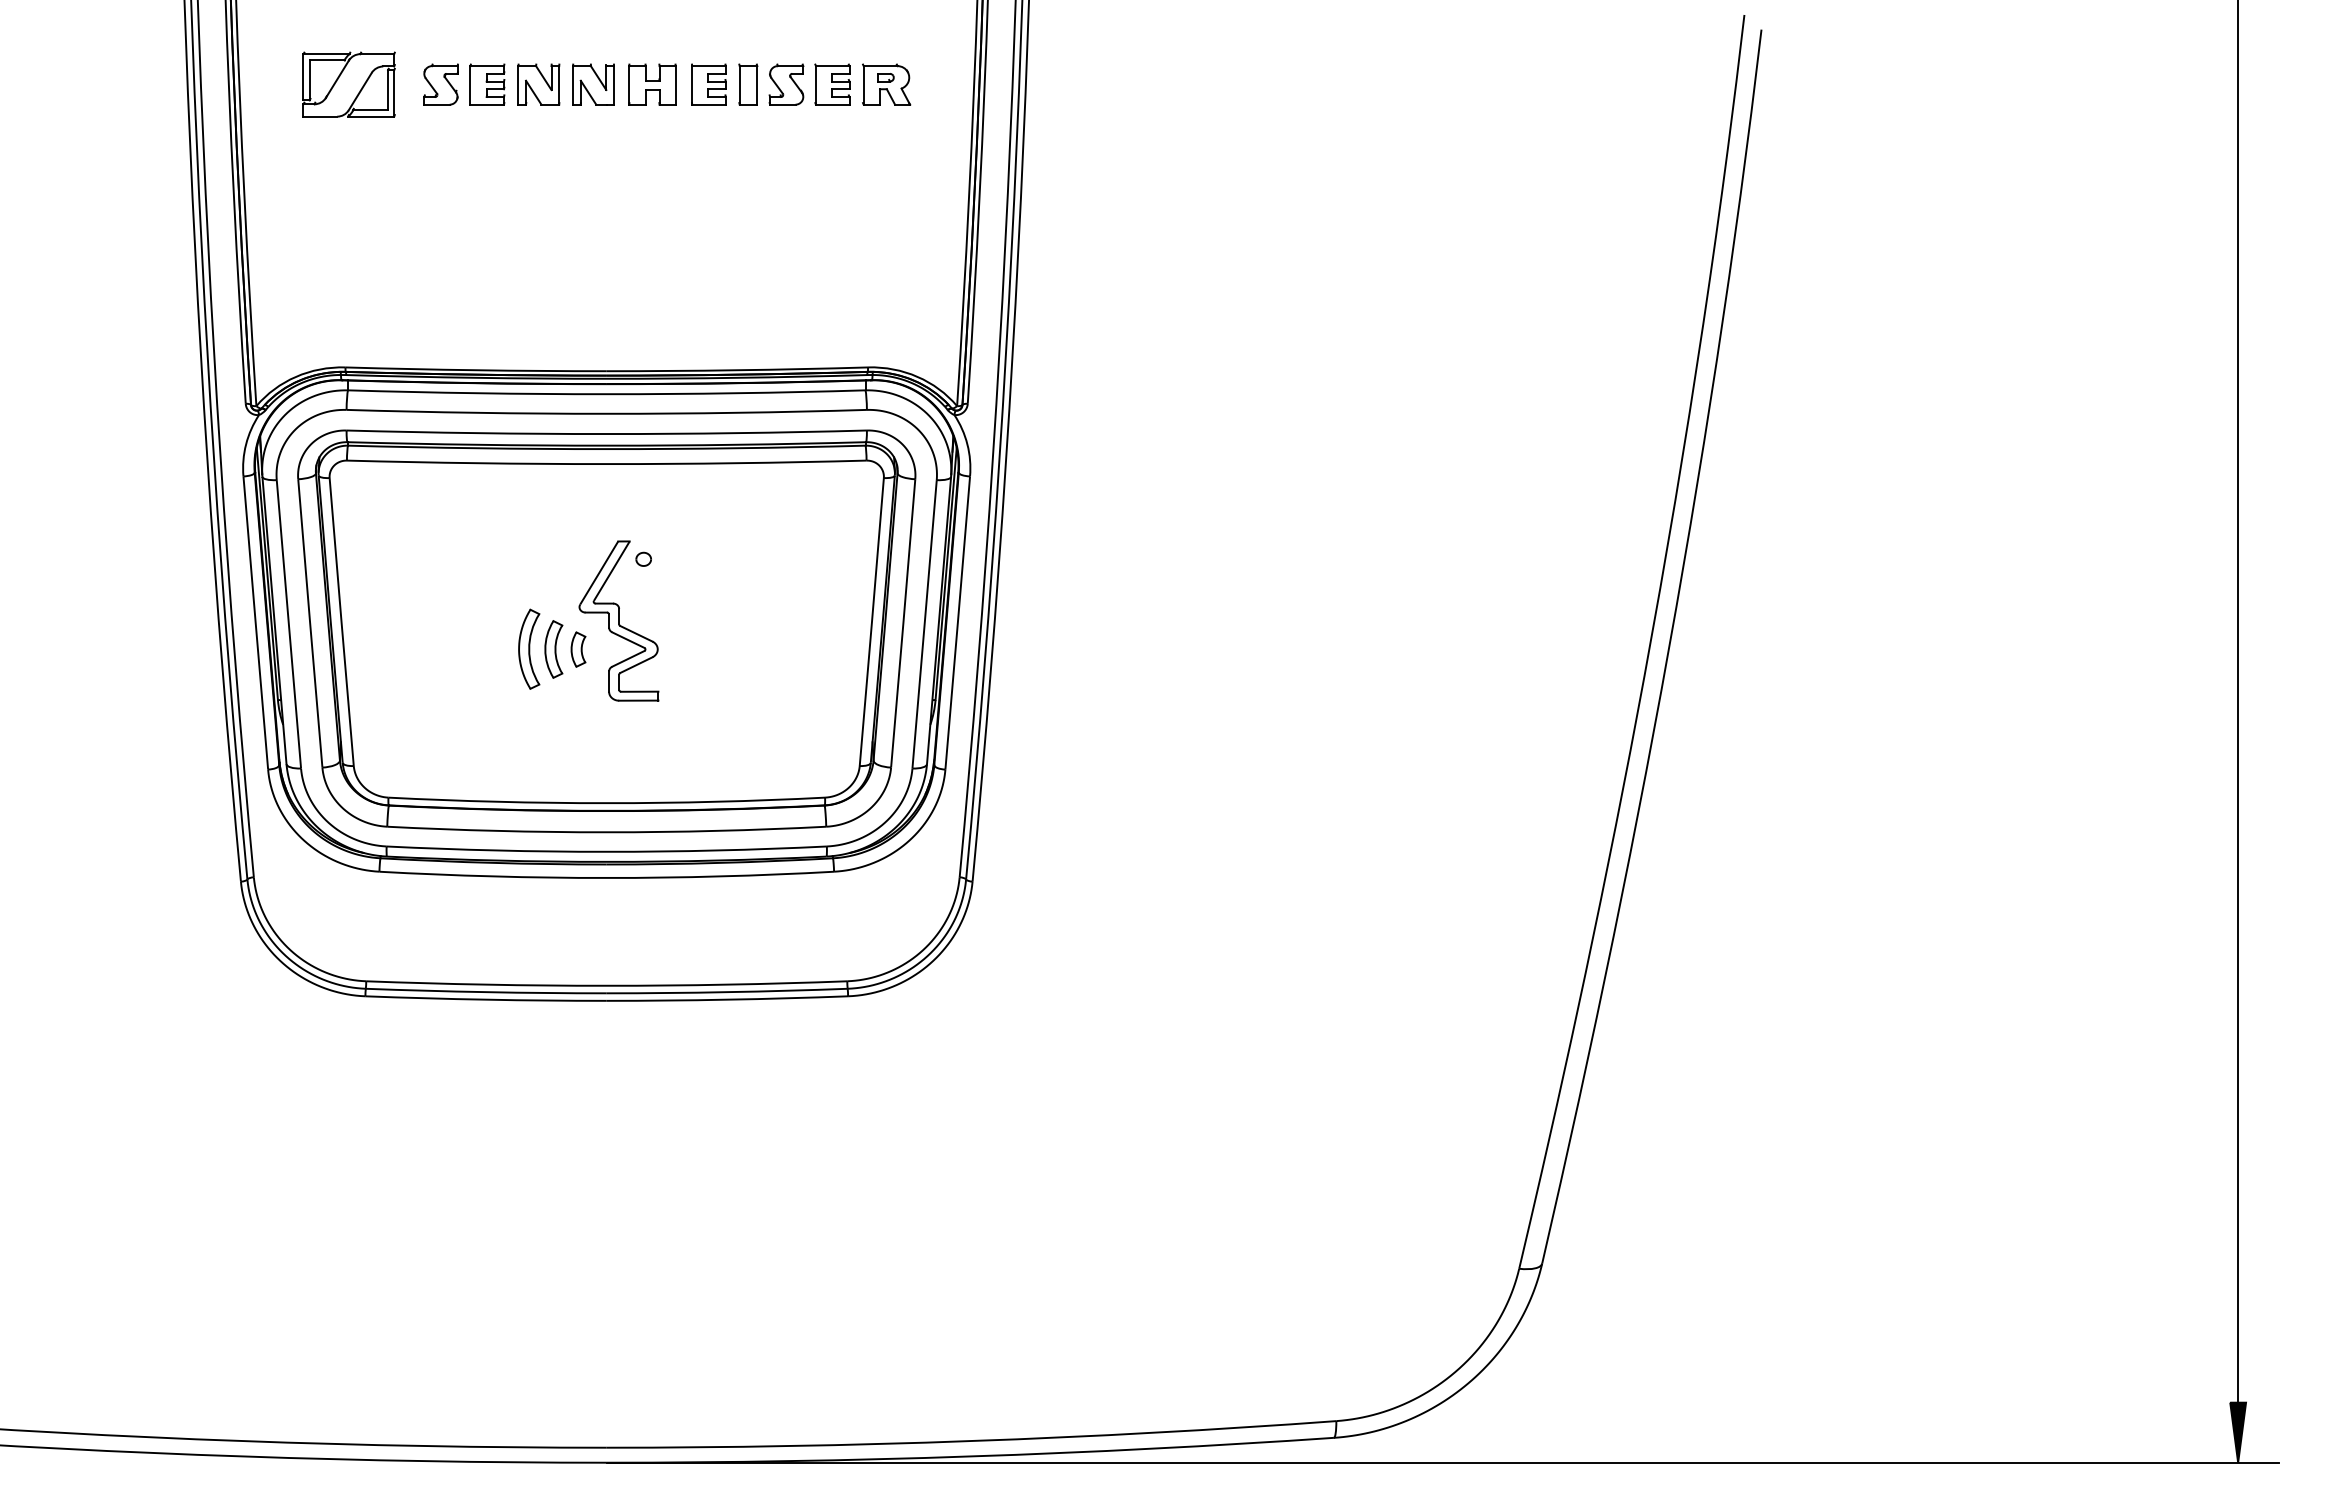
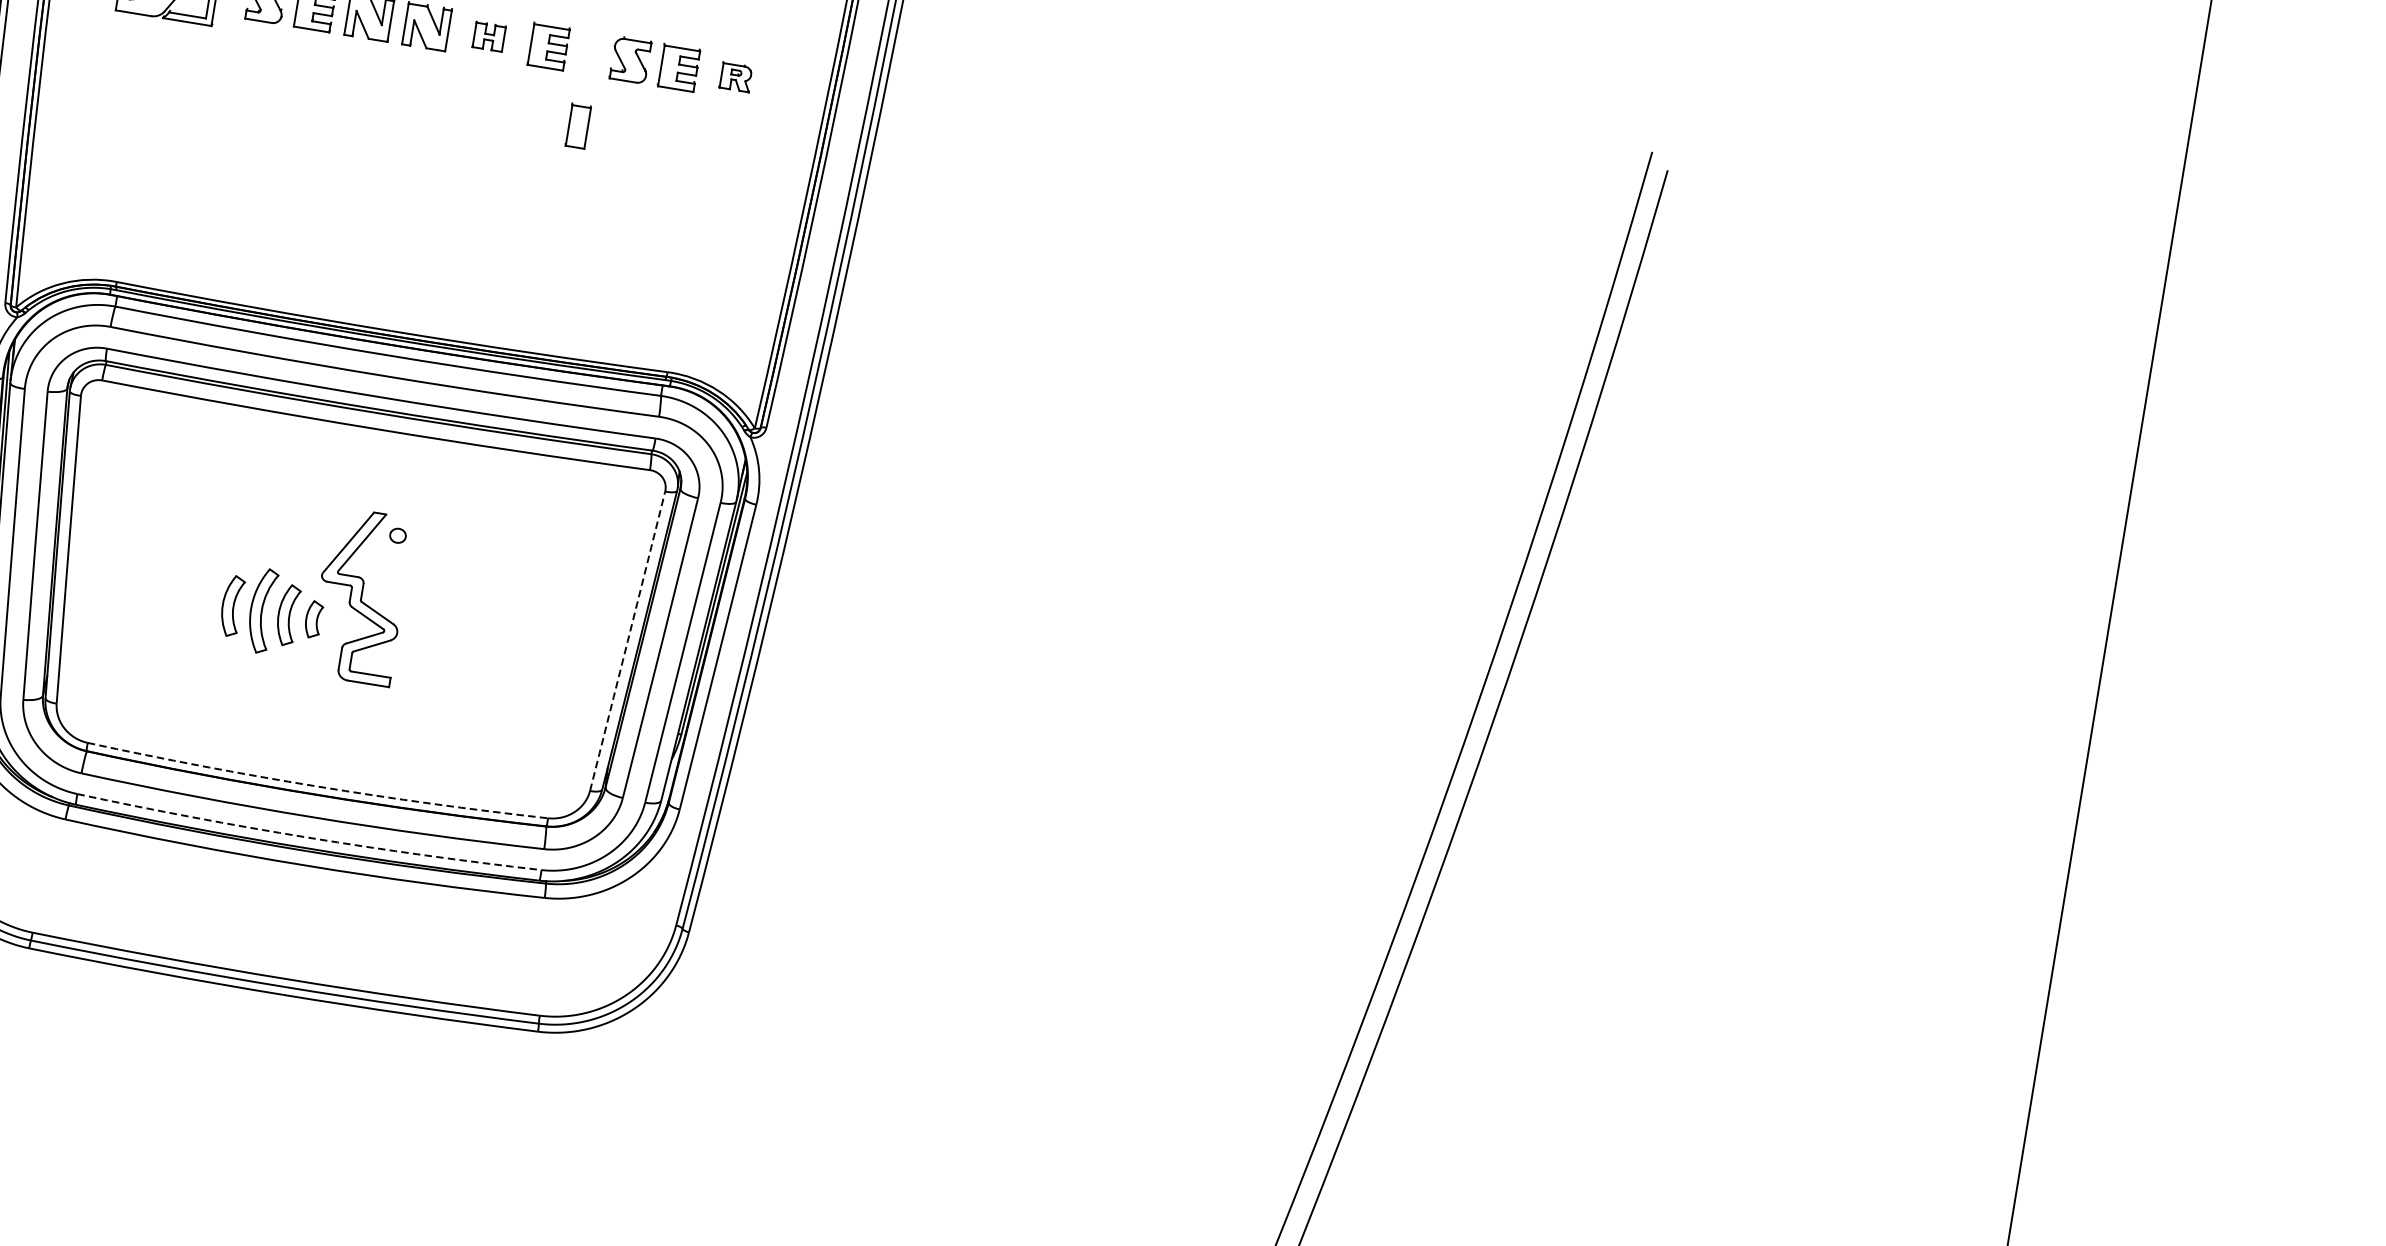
part: (652, 84) -> (489, 36), size x0.6
part: (748, 84) -> (578, 126), moved
part: (886, 84) -> (735, 77), size x0.6
arc: (871, 622) -> (627, 641), solid -> dashed
part: (500, 649) -> (231, 606), added
arc: (606, 803) -> (316, 786), solid -> dashed
arc: (606, 851) -> (308, 837), solid -> dashed

